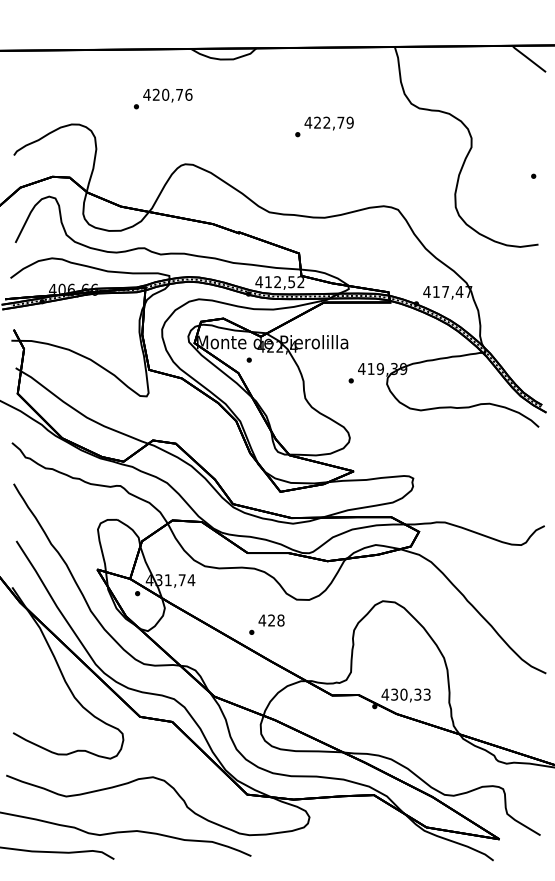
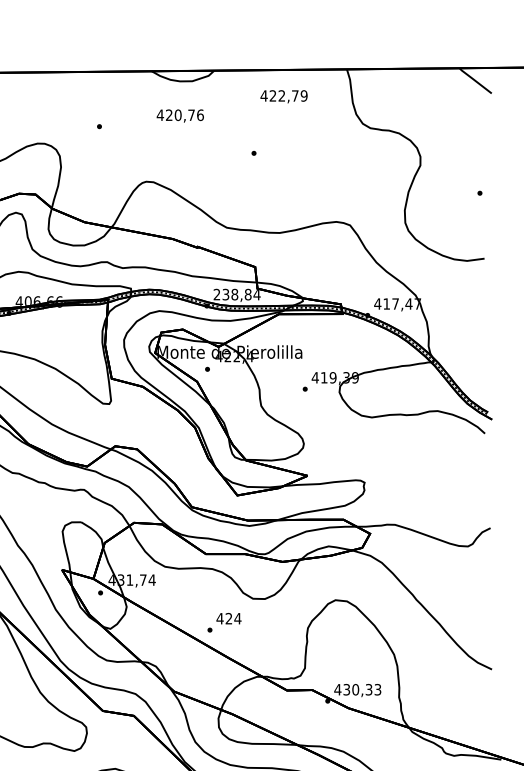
text: (167, 95) -> (179, 115), moved
text: (328, 123) -> (283, 96), moved
text: (279, 282) -> (236, 294), 412,52 -> 238,84
text: (280, 620) -> (237, 618), 428 -> 424

